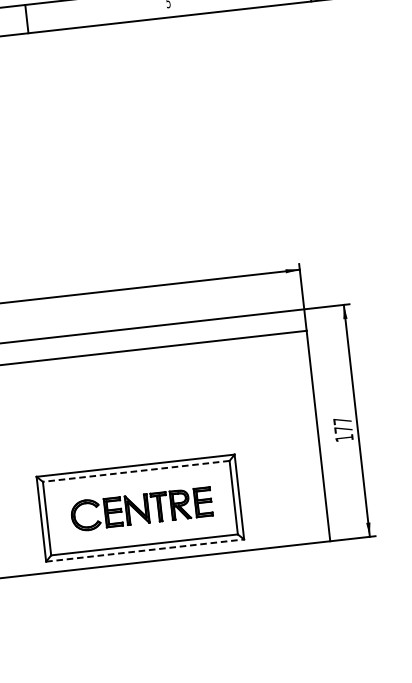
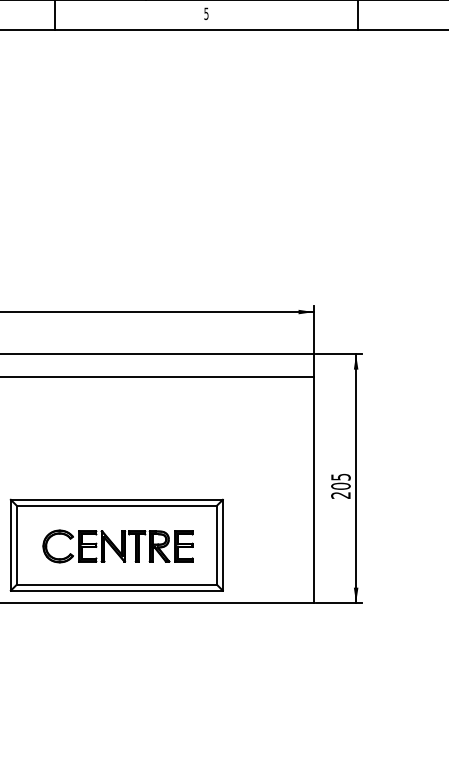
text: (342, 428) -> (340, 485), 177 -> 205
line: (135, 471) -> (116, 505), dashed -> solid
line: (144, 550) -> (116, 590), dashed -> solid

